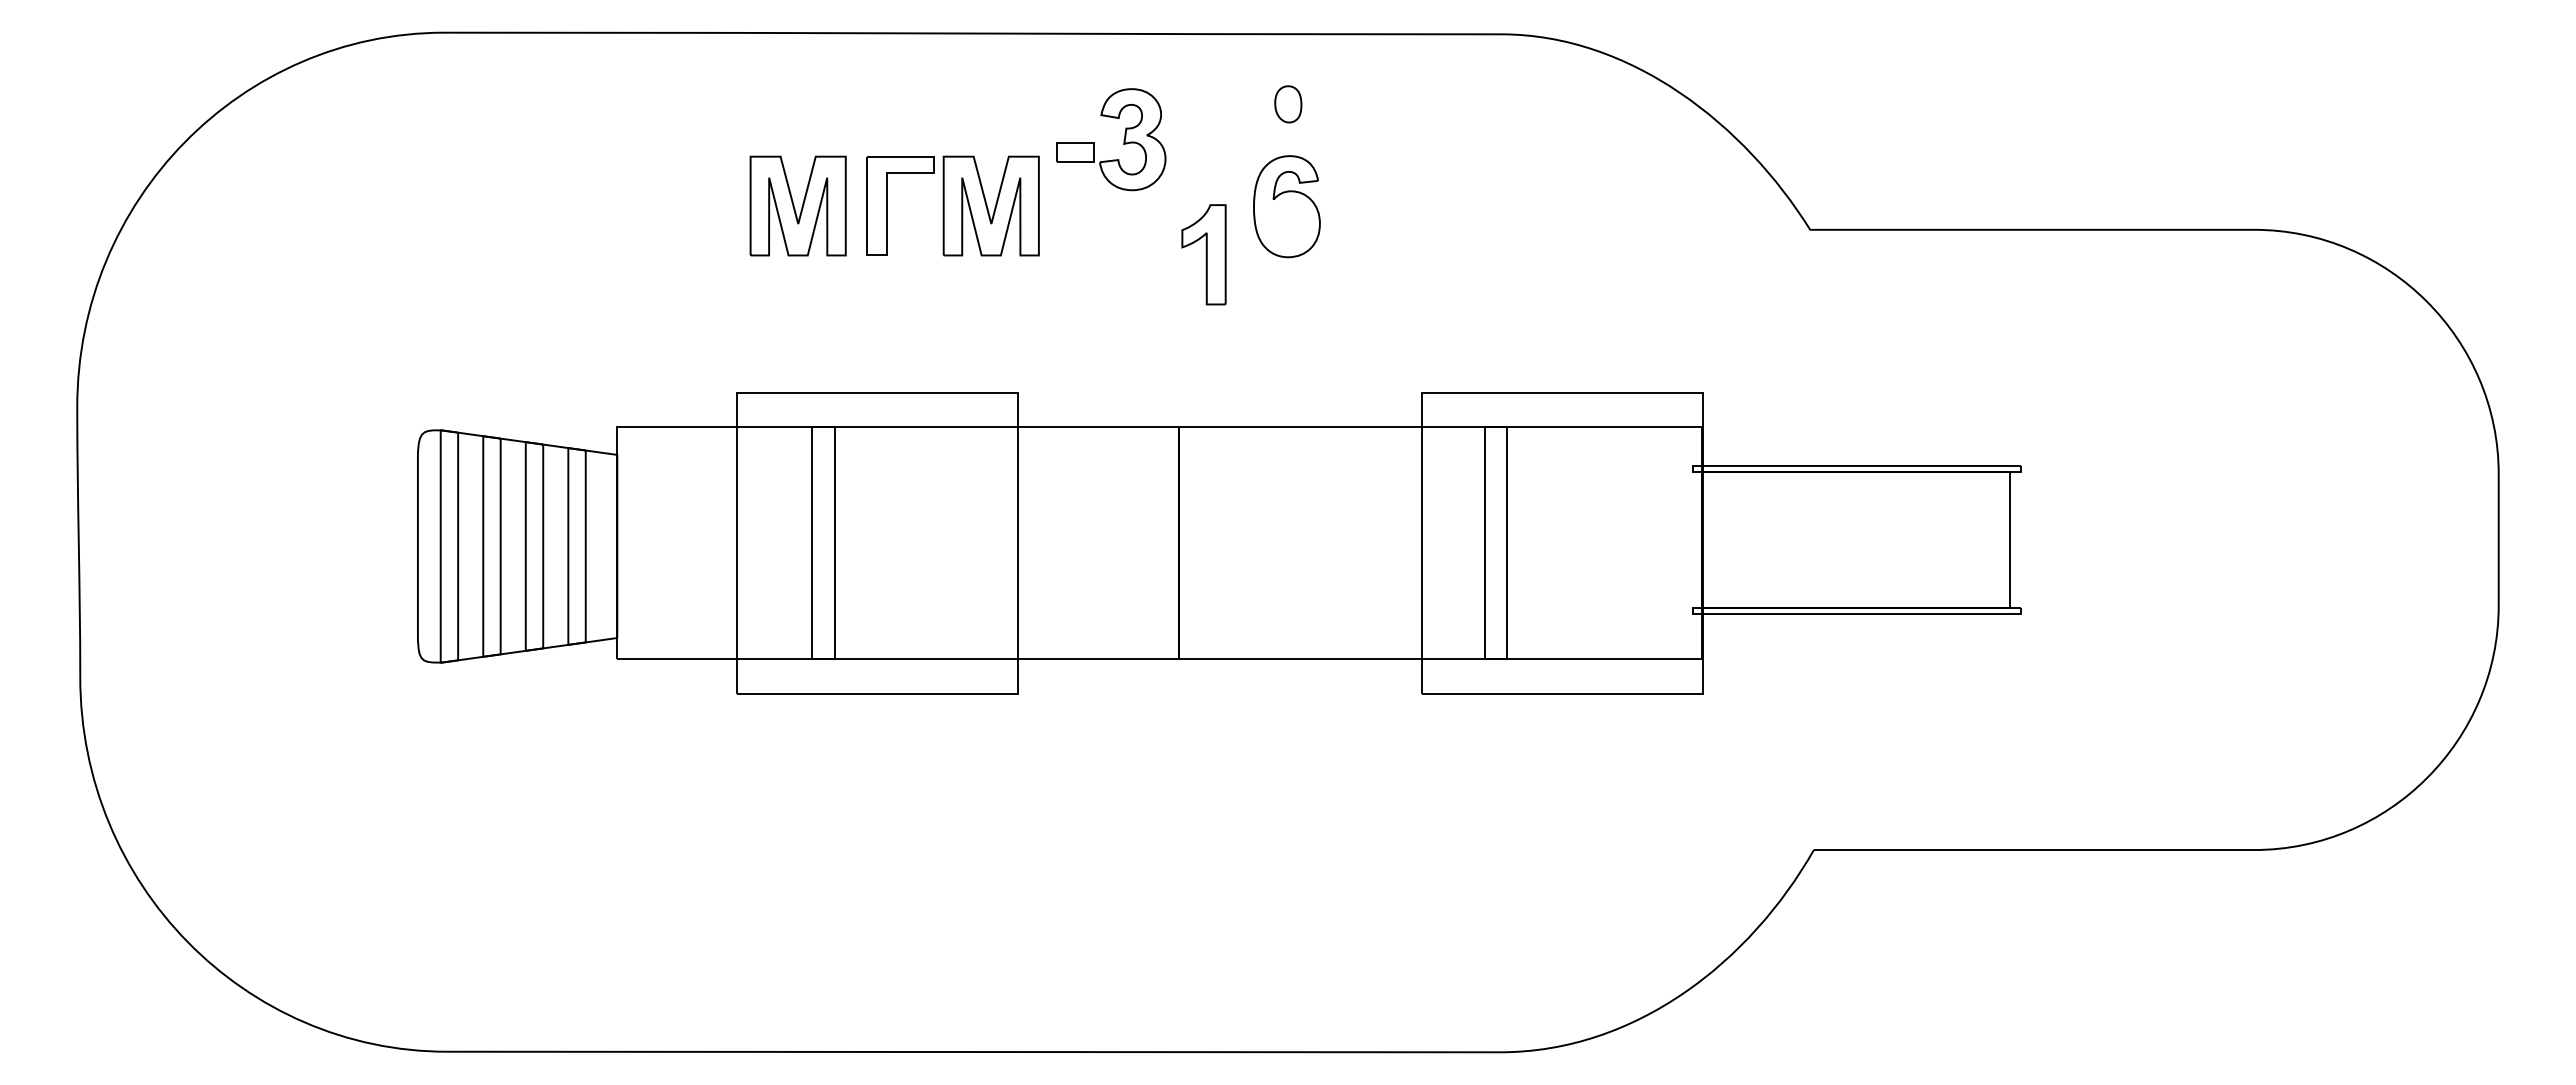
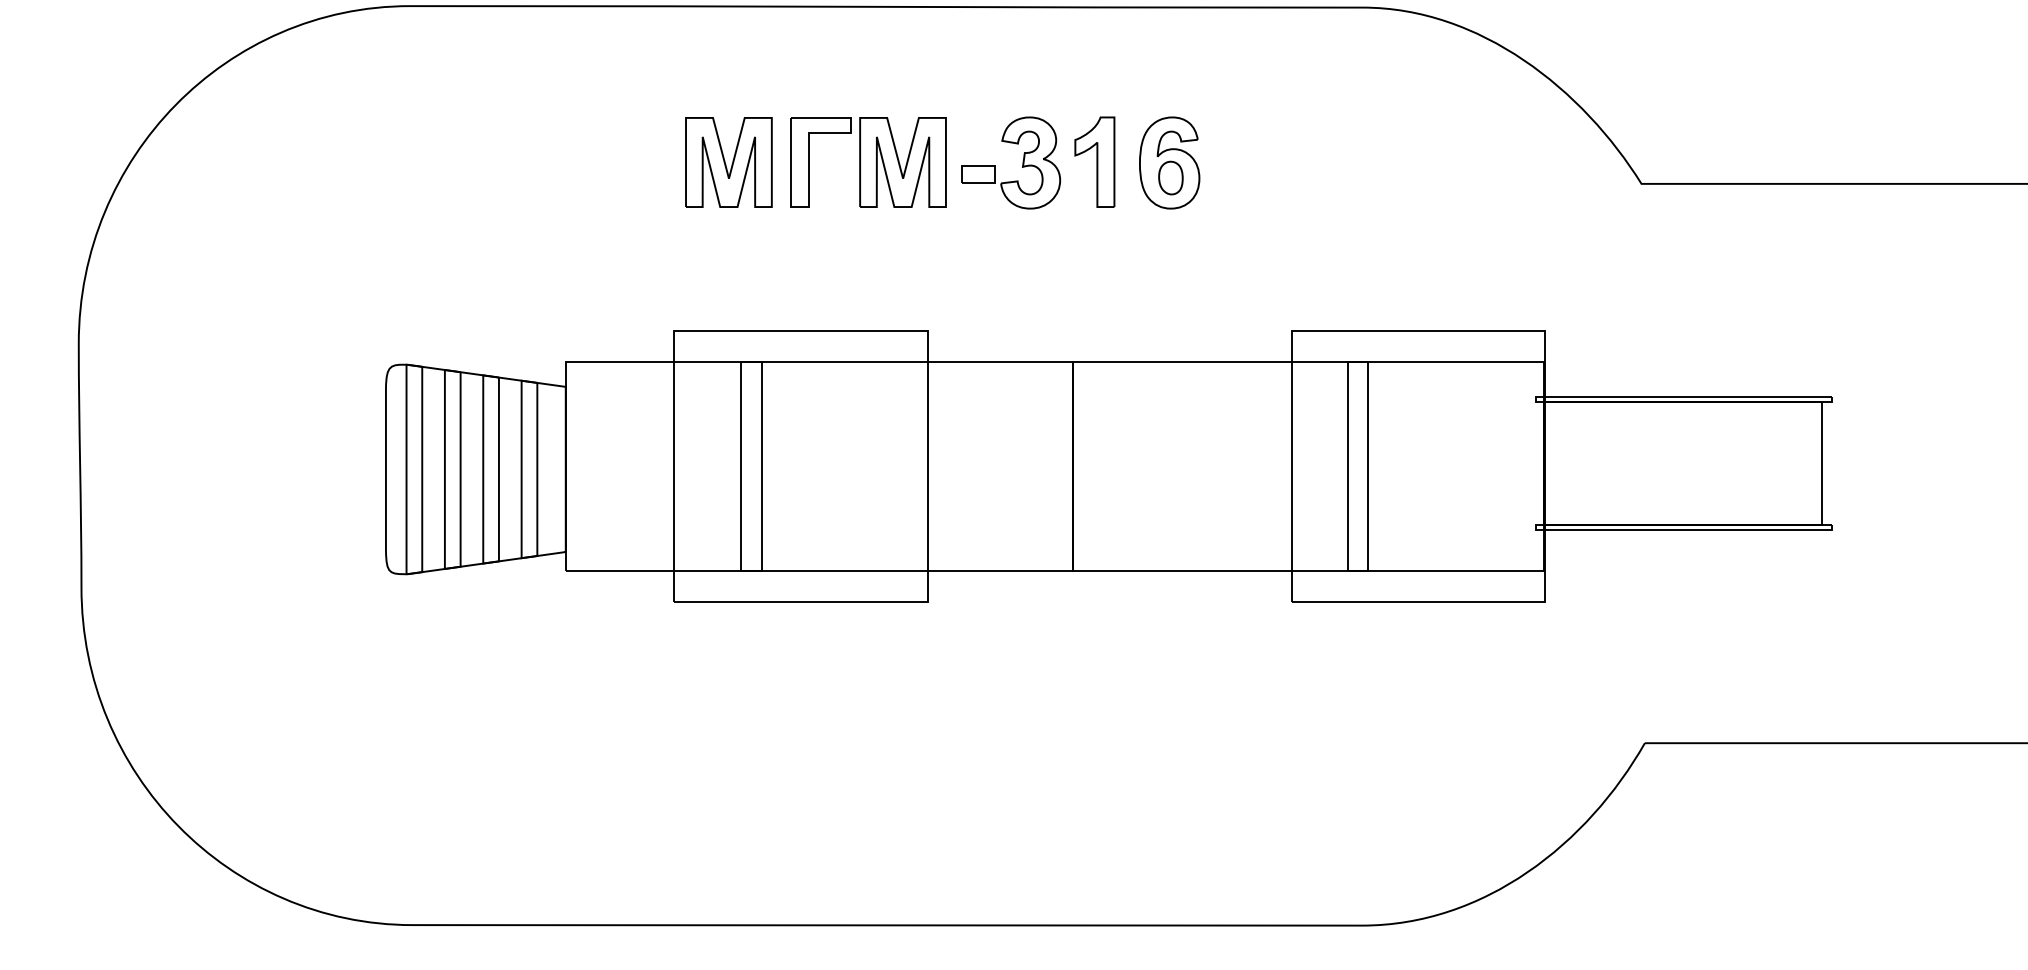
part: (1288, 104) -> (1171, 178), moved
part: (1123, 140) -> (1022, 163), moved
part: (1203, 254) -> (1094, 161), moved

